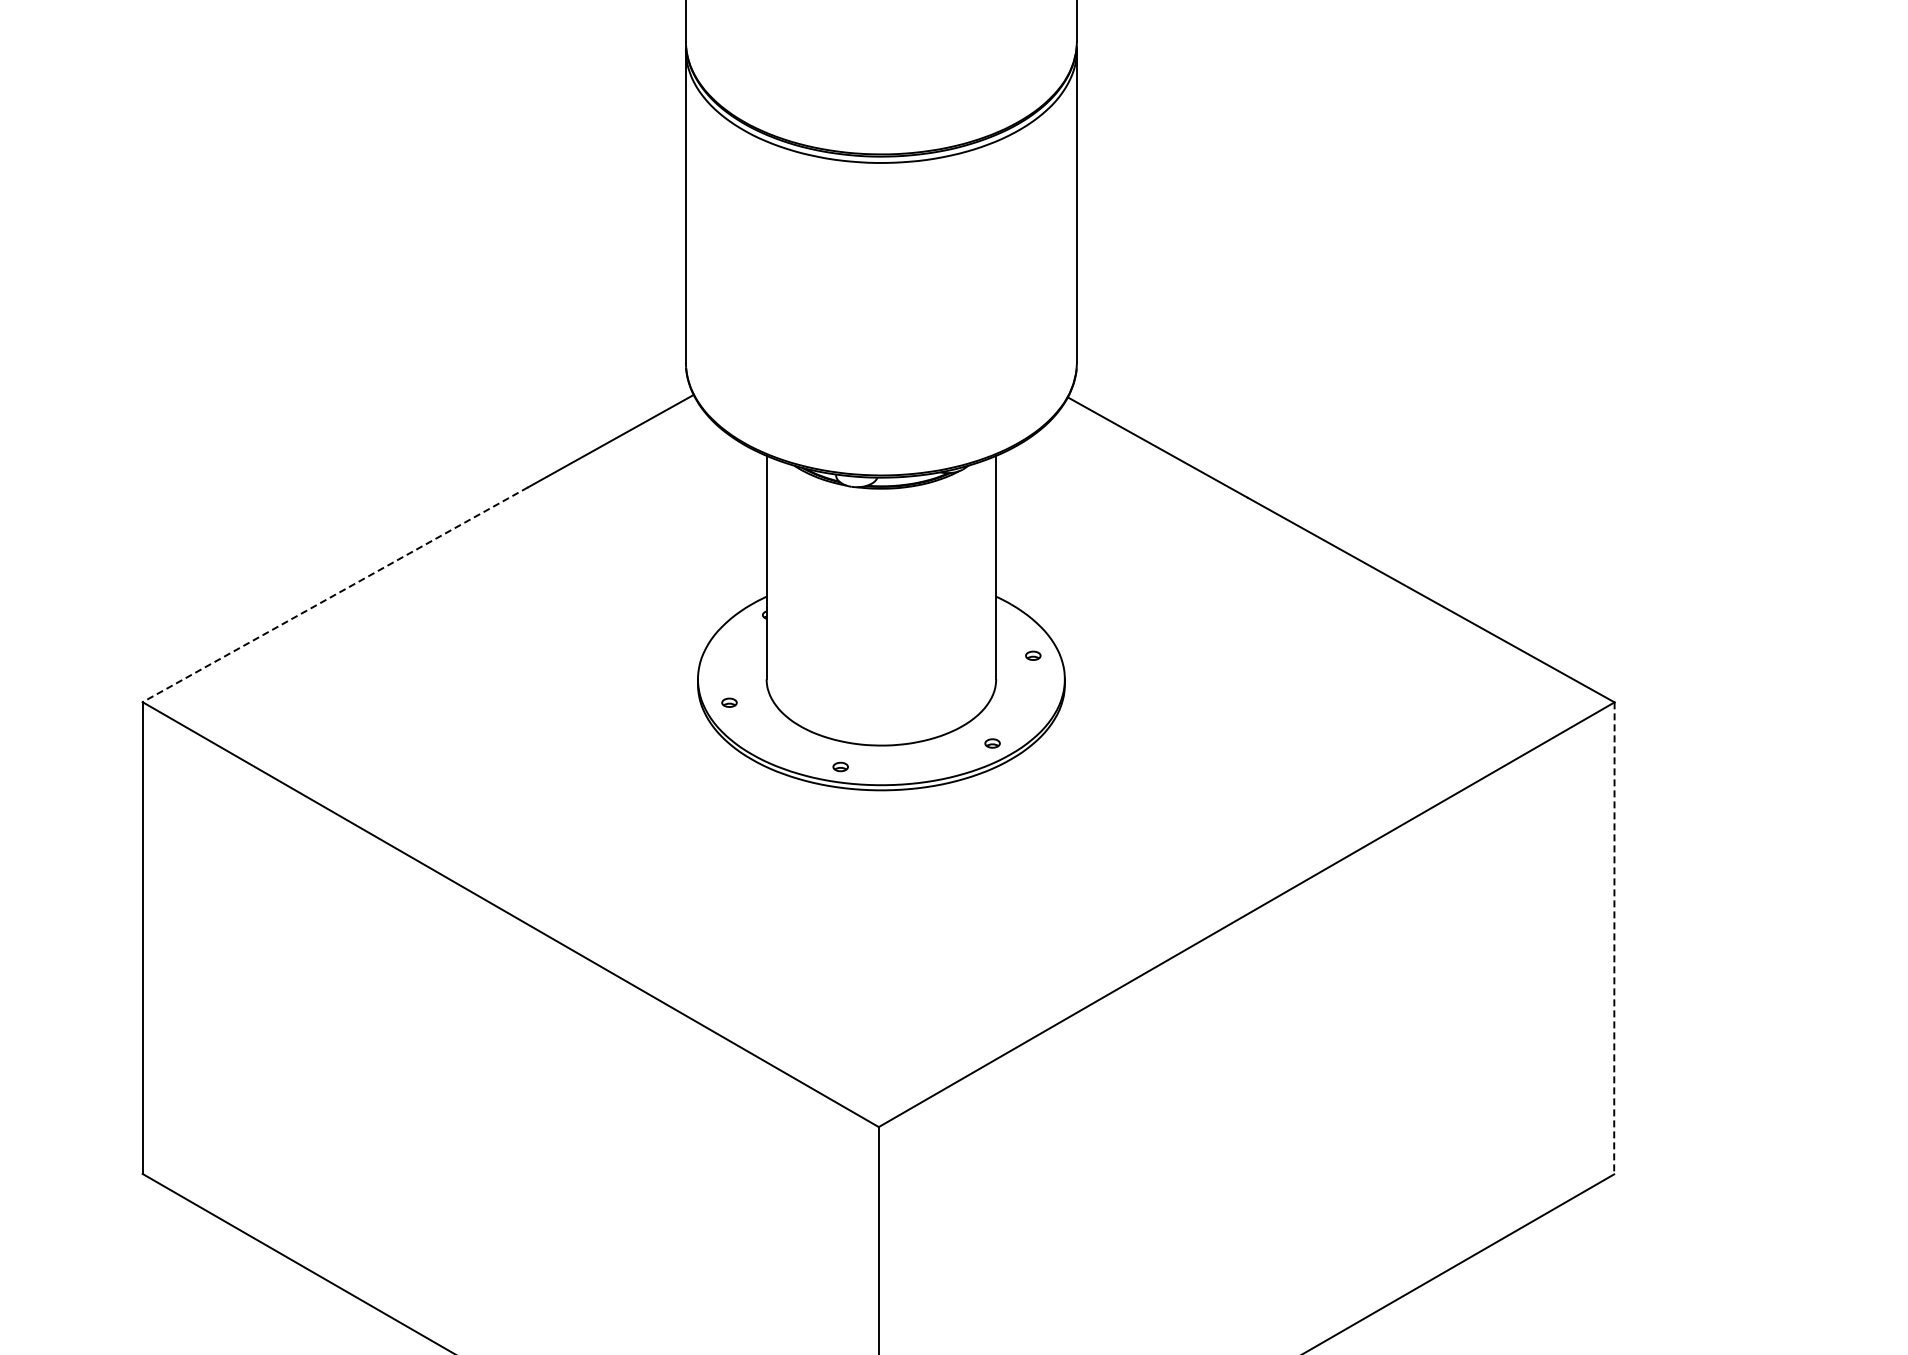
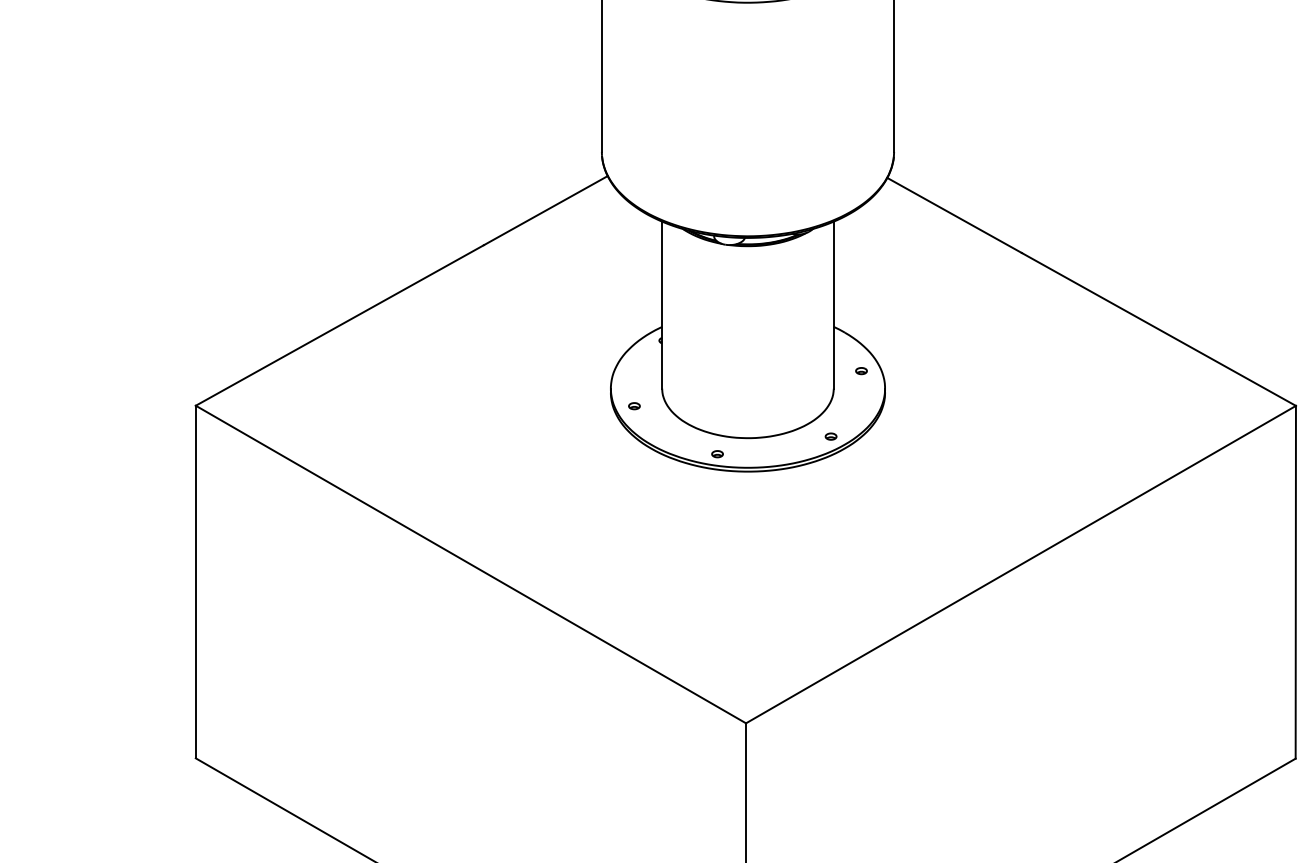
line: (335, 594) -> (339, 325), dashed -> solid
line: (1614, 938) -> (1295, 582), dashed -> solid

